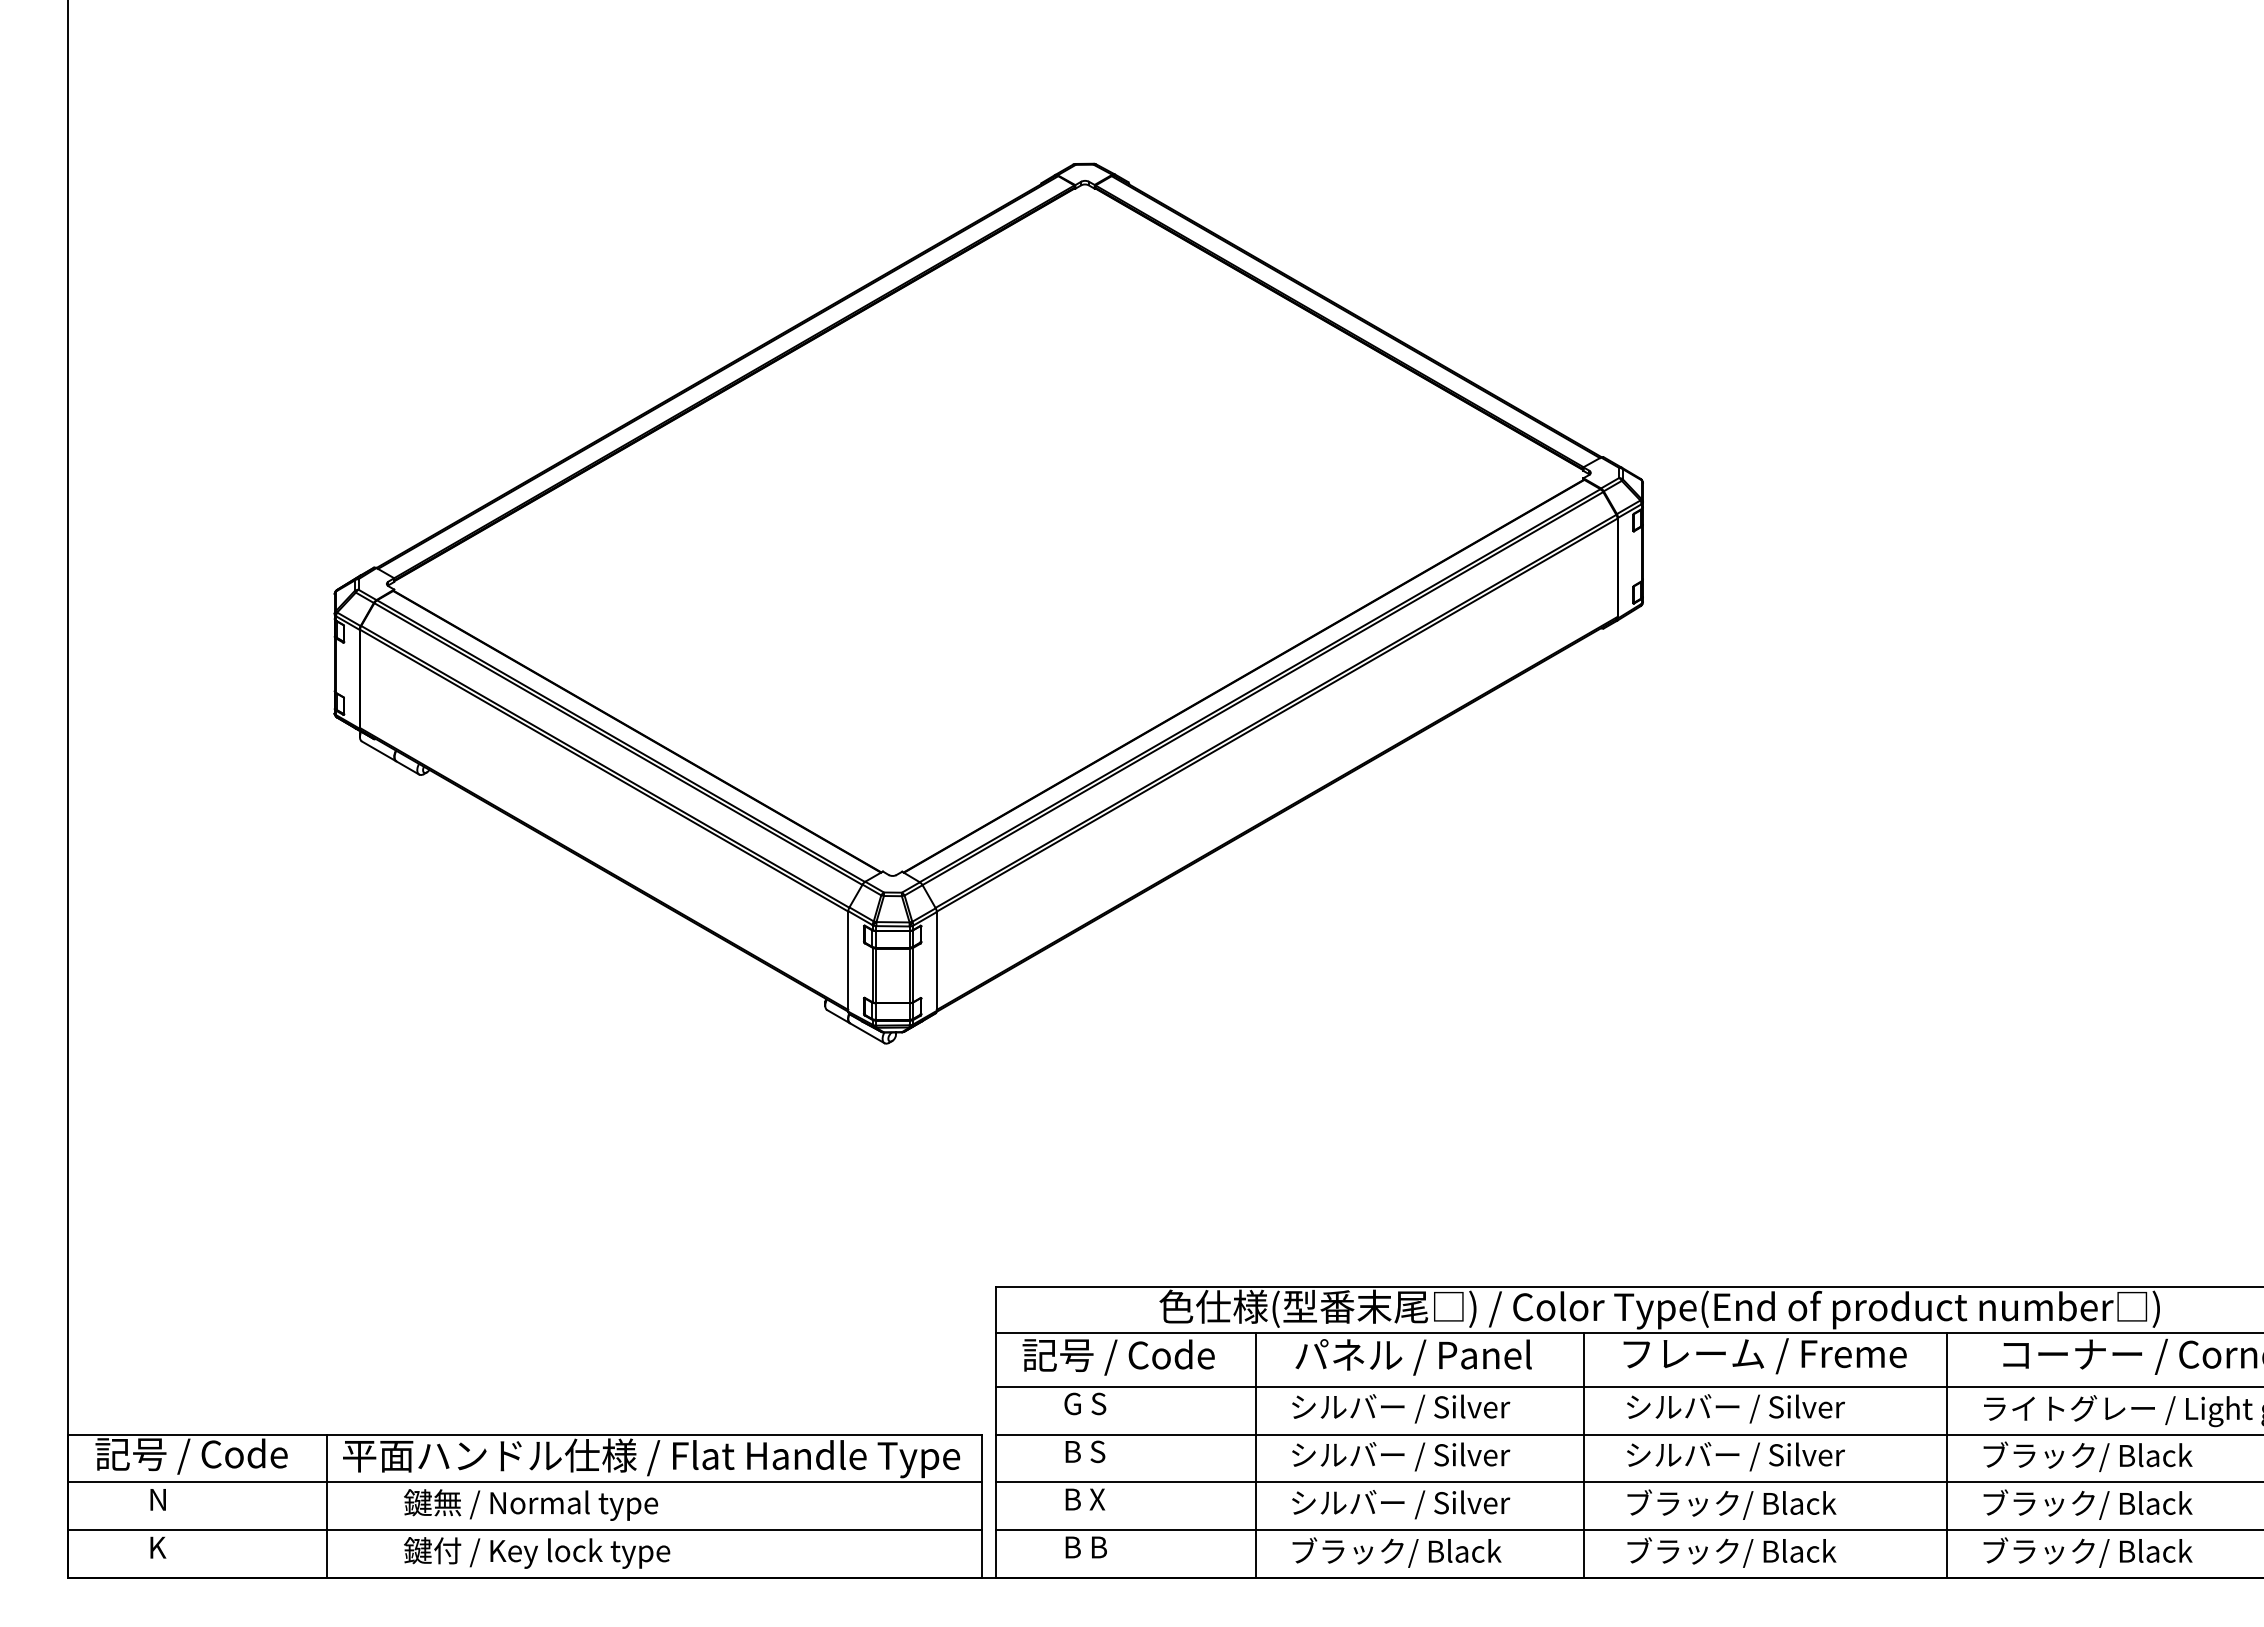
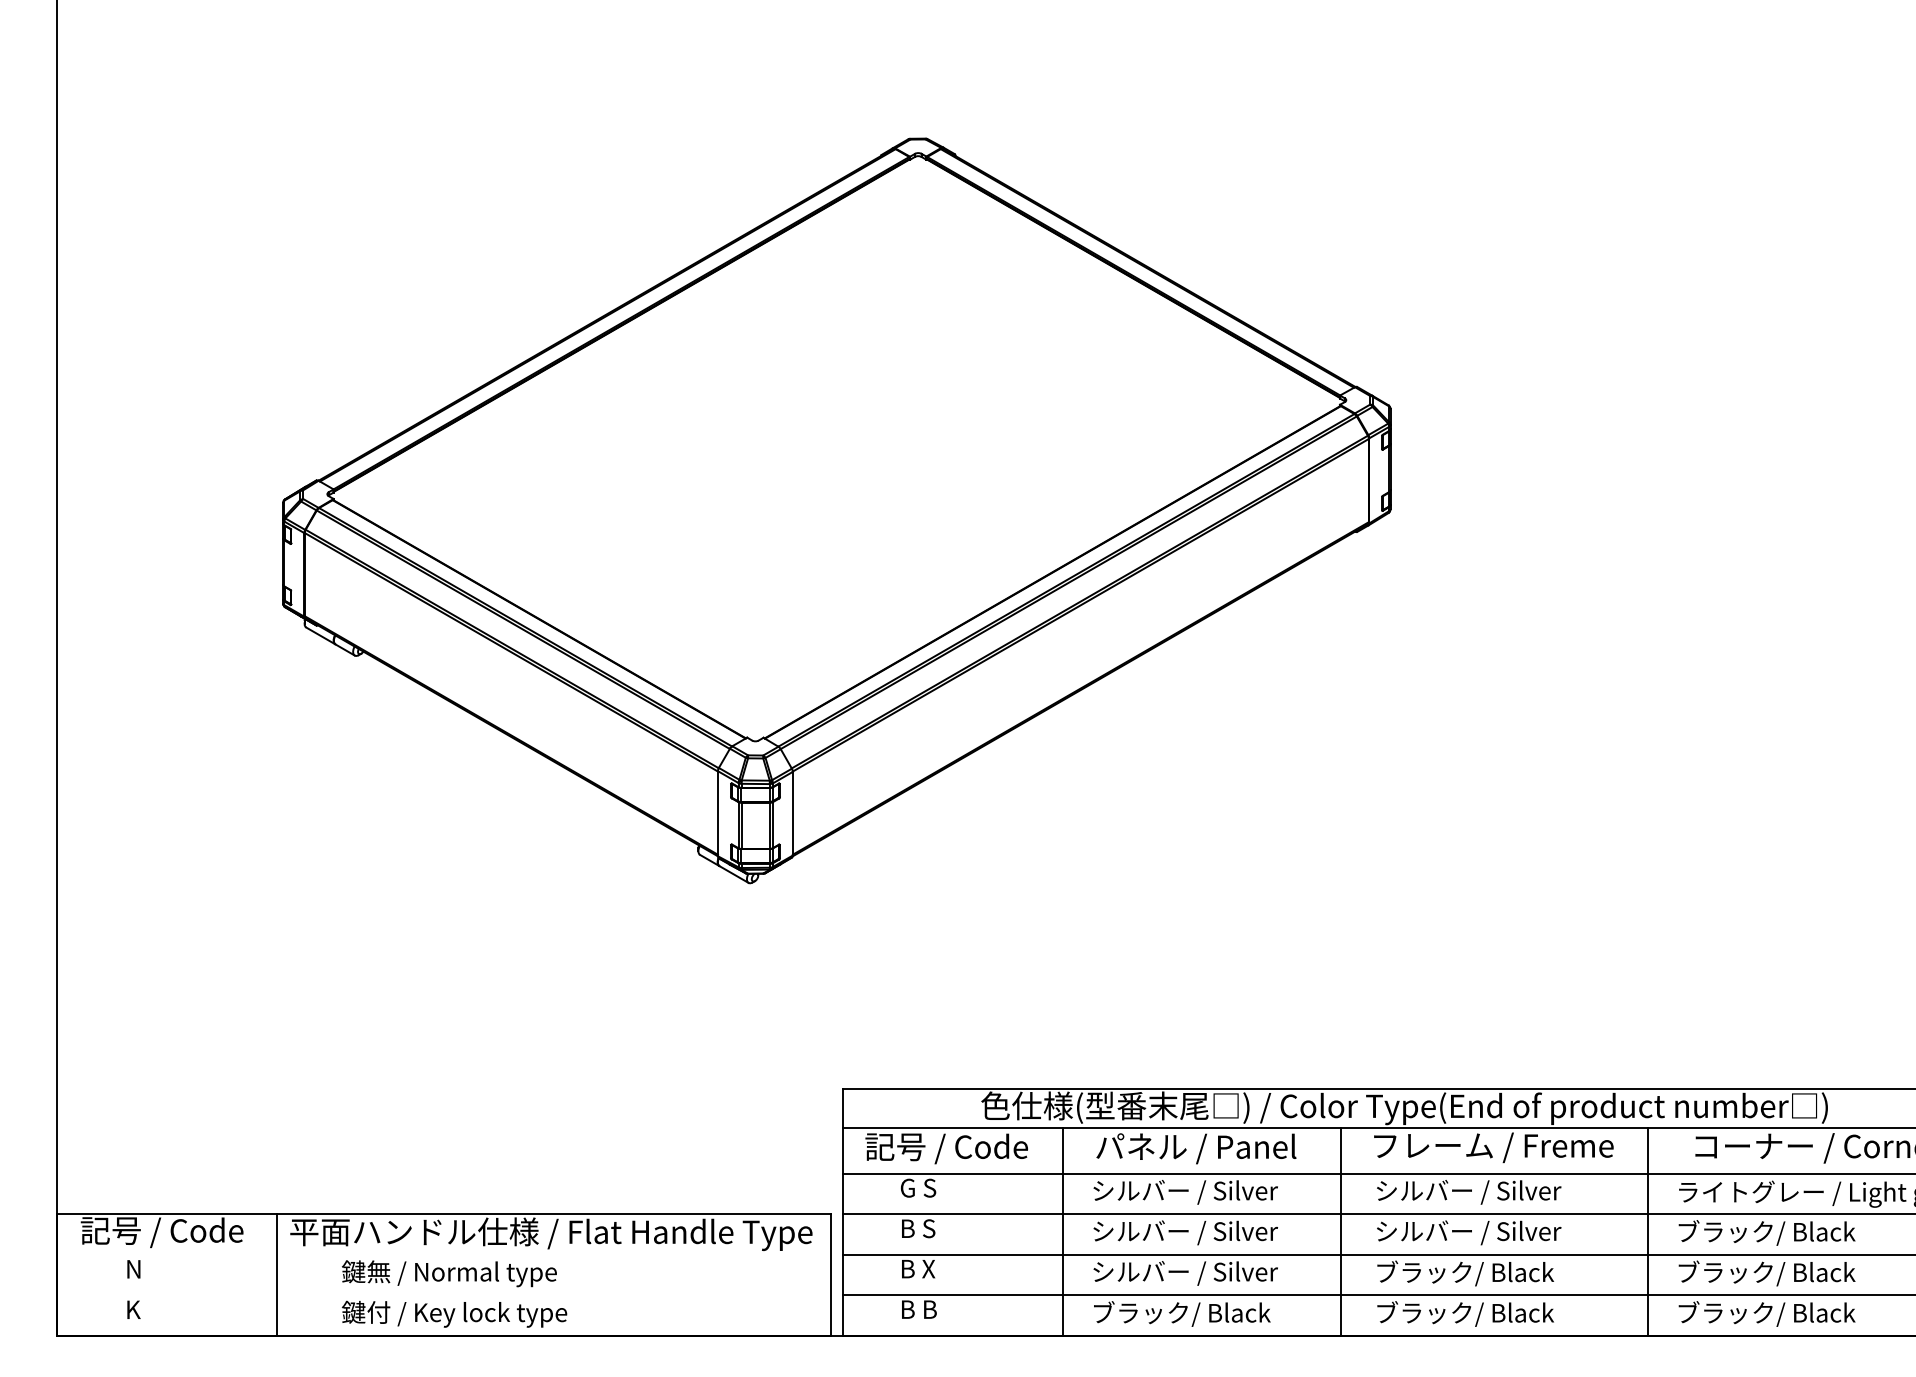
line: (524, 1482) -> (443, 1254), removed
line: (524, 1530) -> (443, 1295), removed

